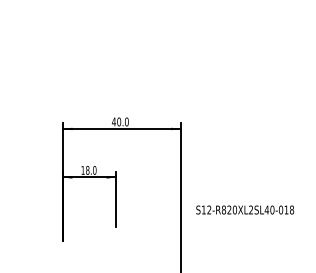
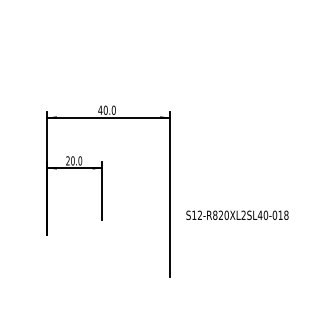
text: (85, 170) -> (70, 160), 18.0 -> 20.0
text: (245, 209) -> (237, 214), moved

